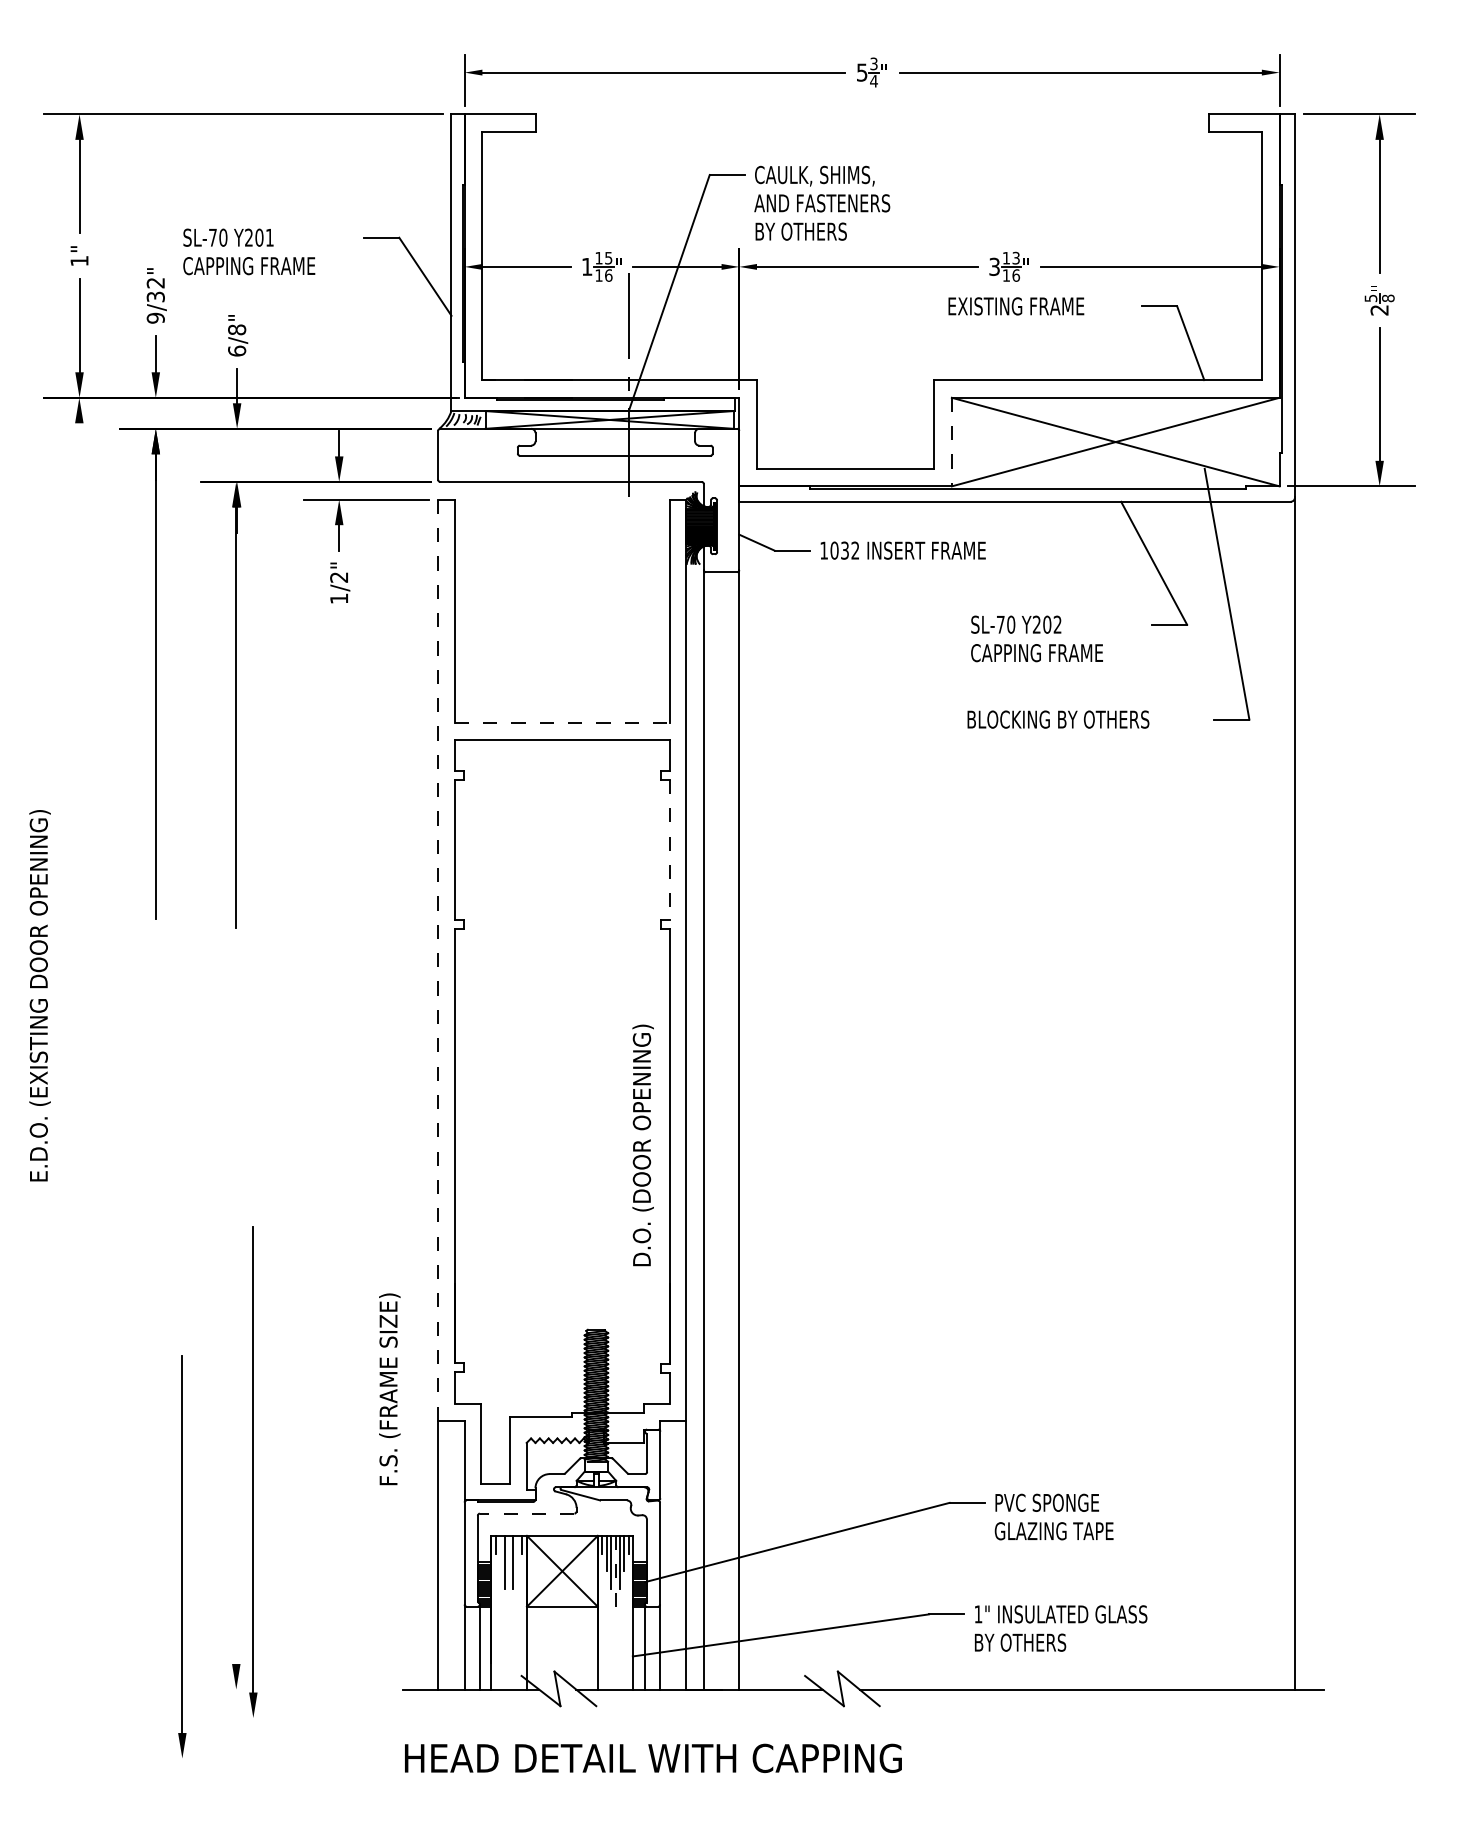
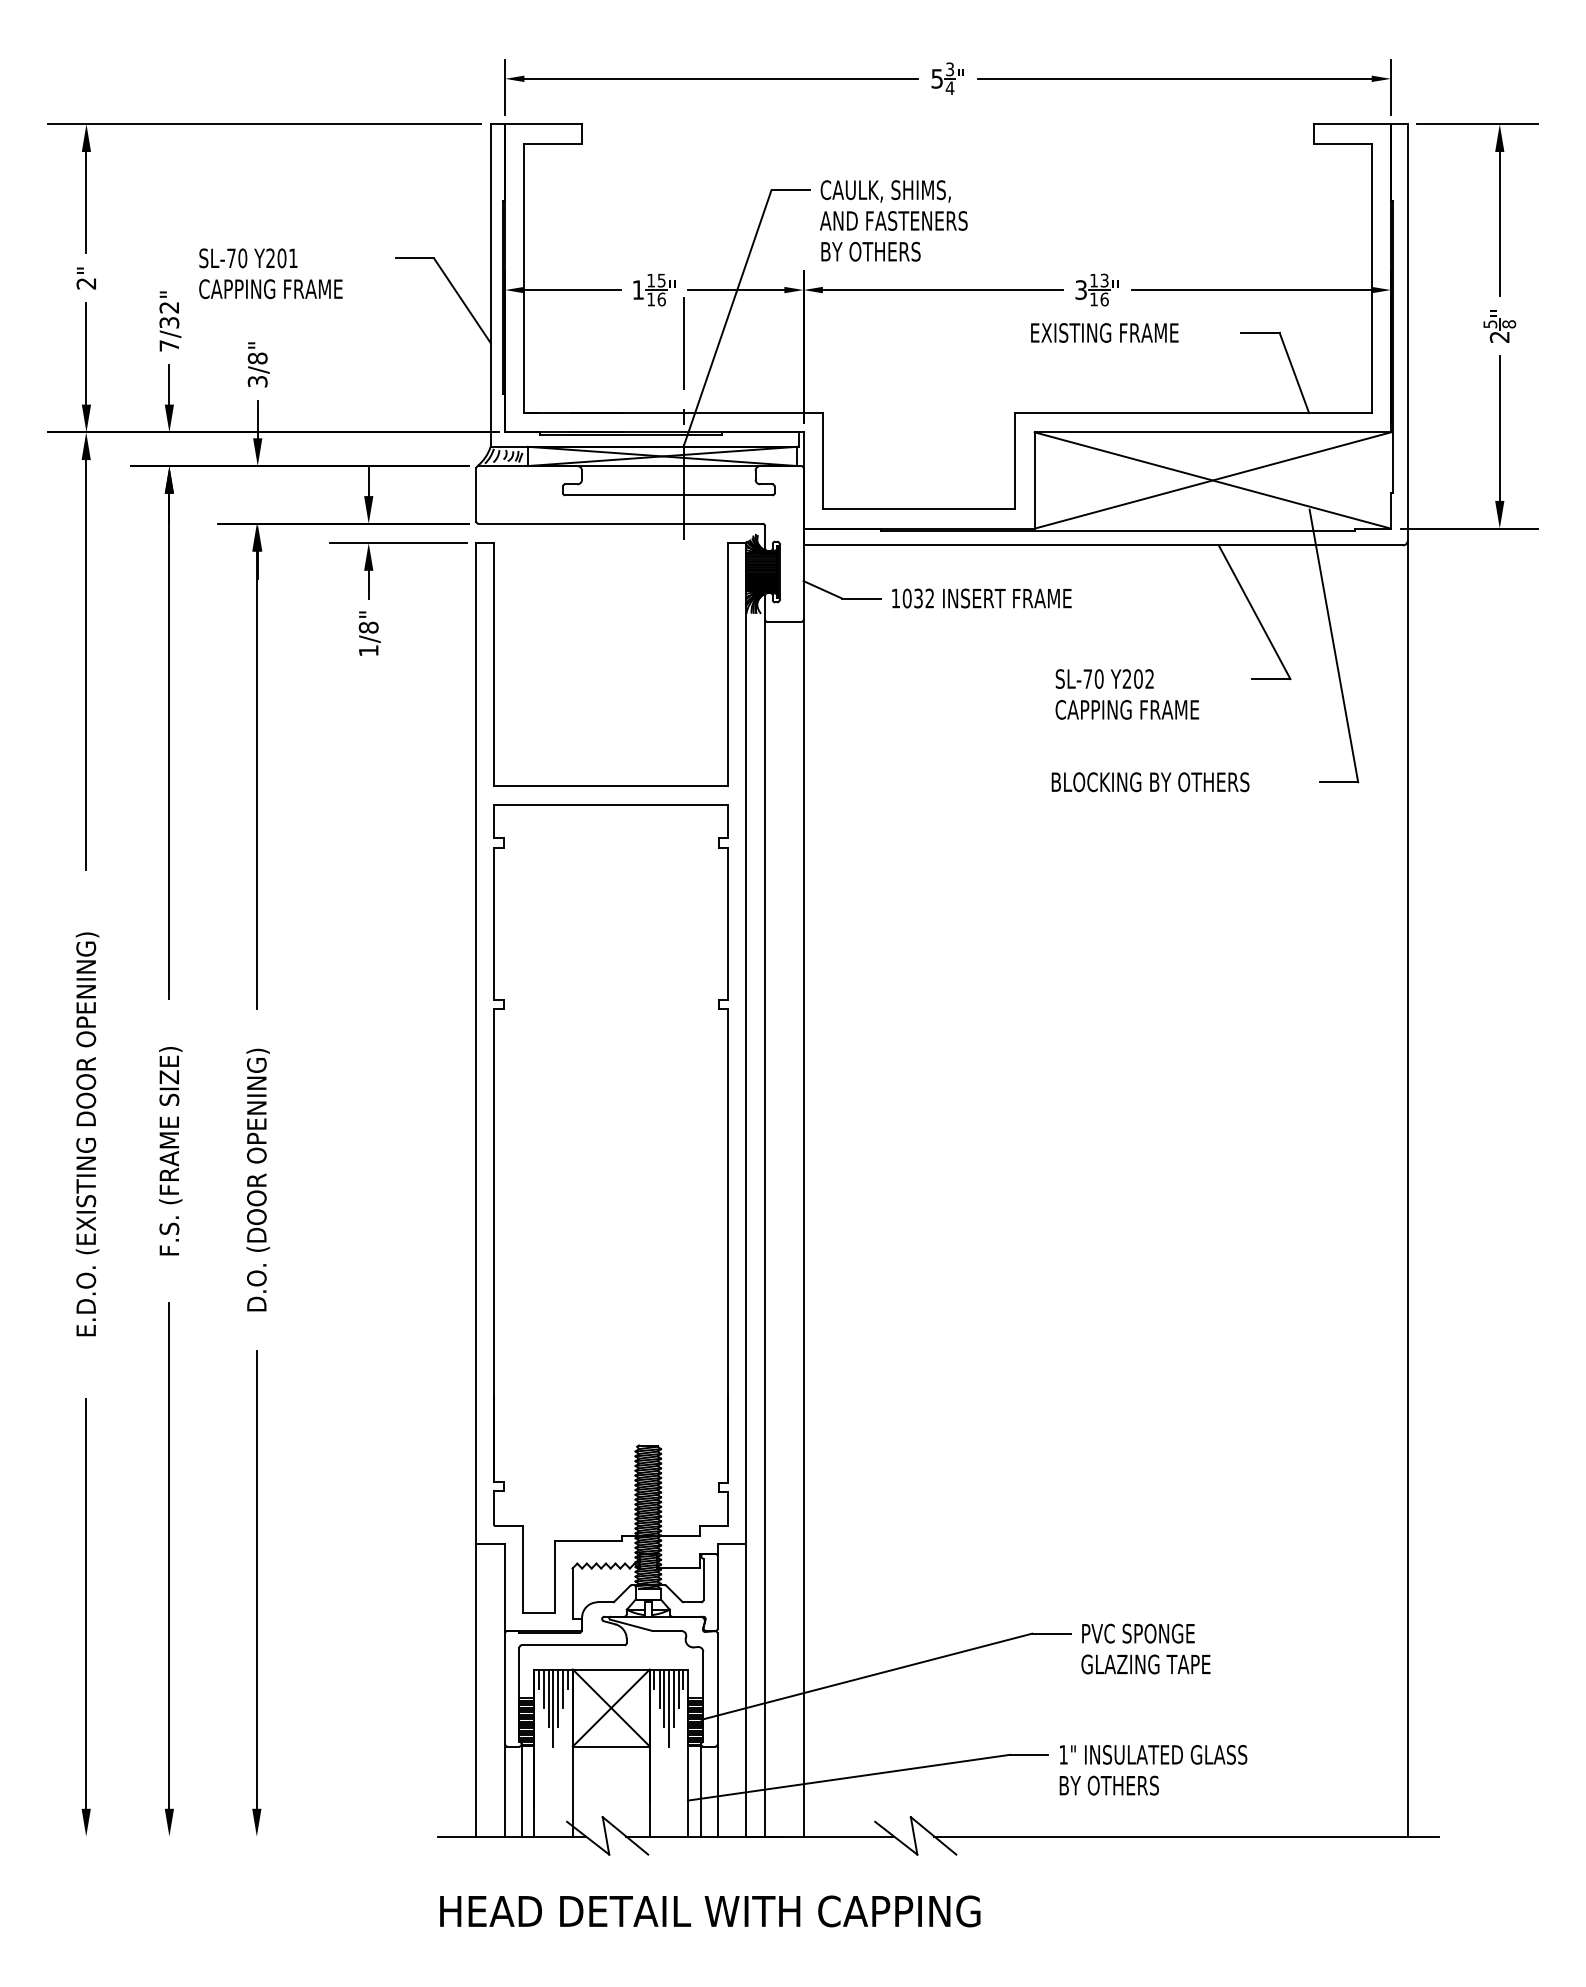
text: (78, 260) -> (85, 283), 1" -> 2"
text: (155, 317) -> (169, 345), 9/32" -> 7/32"
text: (236, 351) -> (257, 381), 6/8" -> 3/8"
line: (951, 443) -> (1034, 481), dashed -> solid
text: (339, 577) -> (368, 627), 1/2" -> 1/8"
line: (79, 612) -> (86, 665), added
line: (562, 723) -> (611, 786), dashed -> solid
line: (669, 850) -> (727, 924), dashed -> solid
line: (438, 959) -> (476, 1043), dashed -> solid
text: (40, 995) -> (87, 1134), moved
text: (642, 1144) -> (257, 1179), moved
text: (389, 1389) -> (170, 1151), moved
line: (235, 1453) -> (256, 1579), added
part: (253, 1471) -> (169, 1568), moved
line: (526, 1513) -> (572, 1645), dashed -> solid
line: (499, 1553) -> (543, 1688), added
line: (517, 1553) -> (562, 1688), added
part: (181, 1556) -> (85, 1616), moved
line: (509, 1570) -> (553, 1707), added
line: (615, 1571) -> (669, 1708), dashed -> solid

